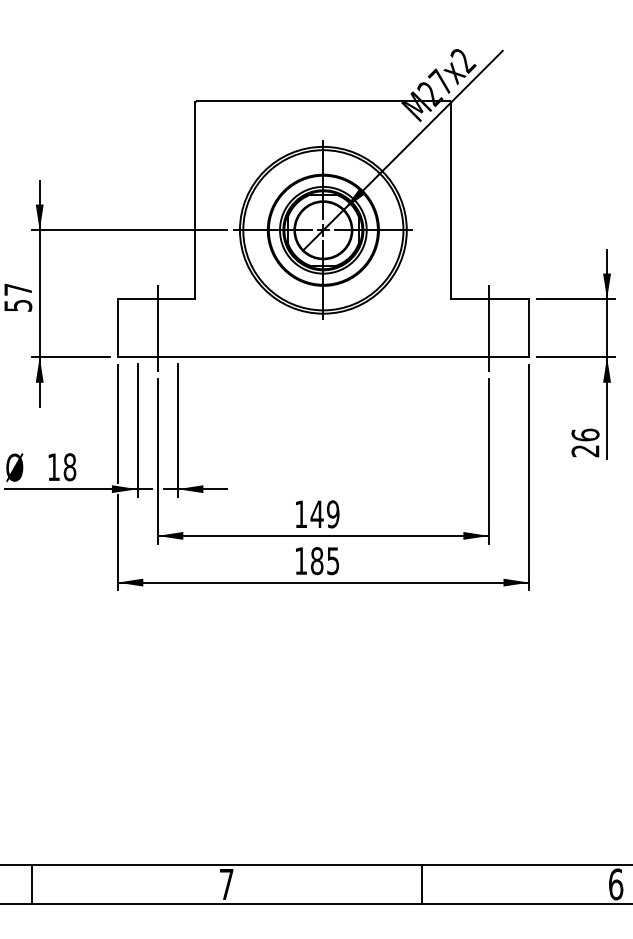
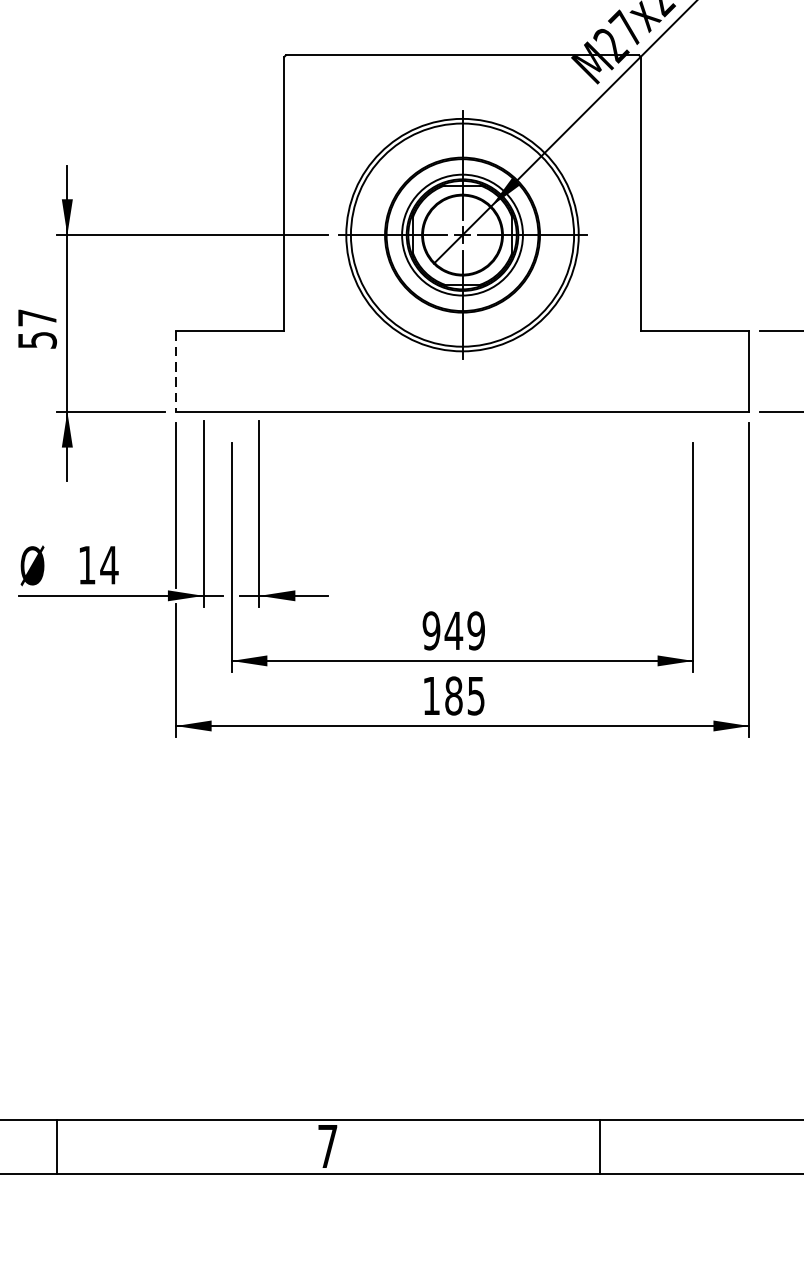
line: (157, 327) -> (231, 370), removed
line: (489, 327) -> (693, 370), removed
line: (117, 328) -> (175, 371), solid -> dashed
text: (69, 467) -> (108, 565), 18 -> 14
text: (300, 514) -> (430, 631), 149 -> 949

